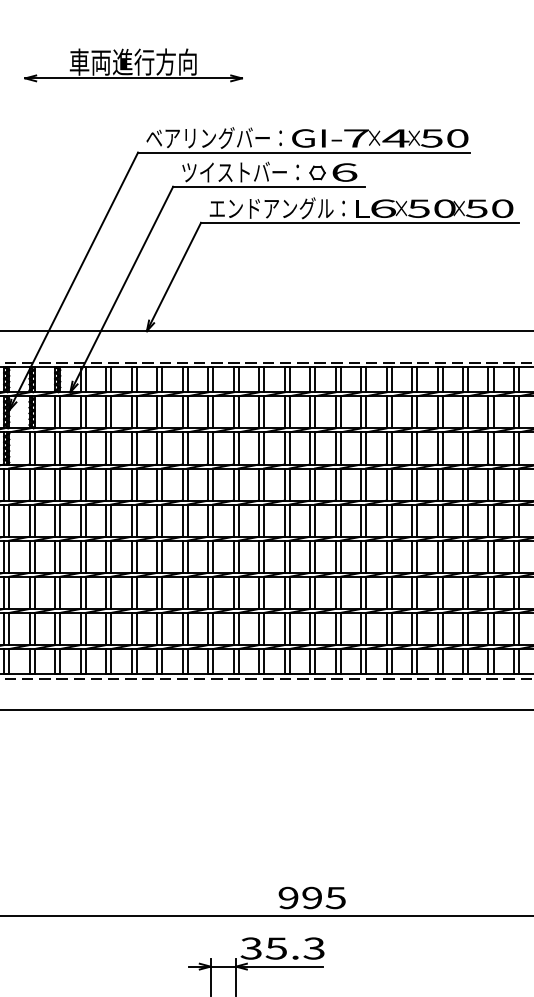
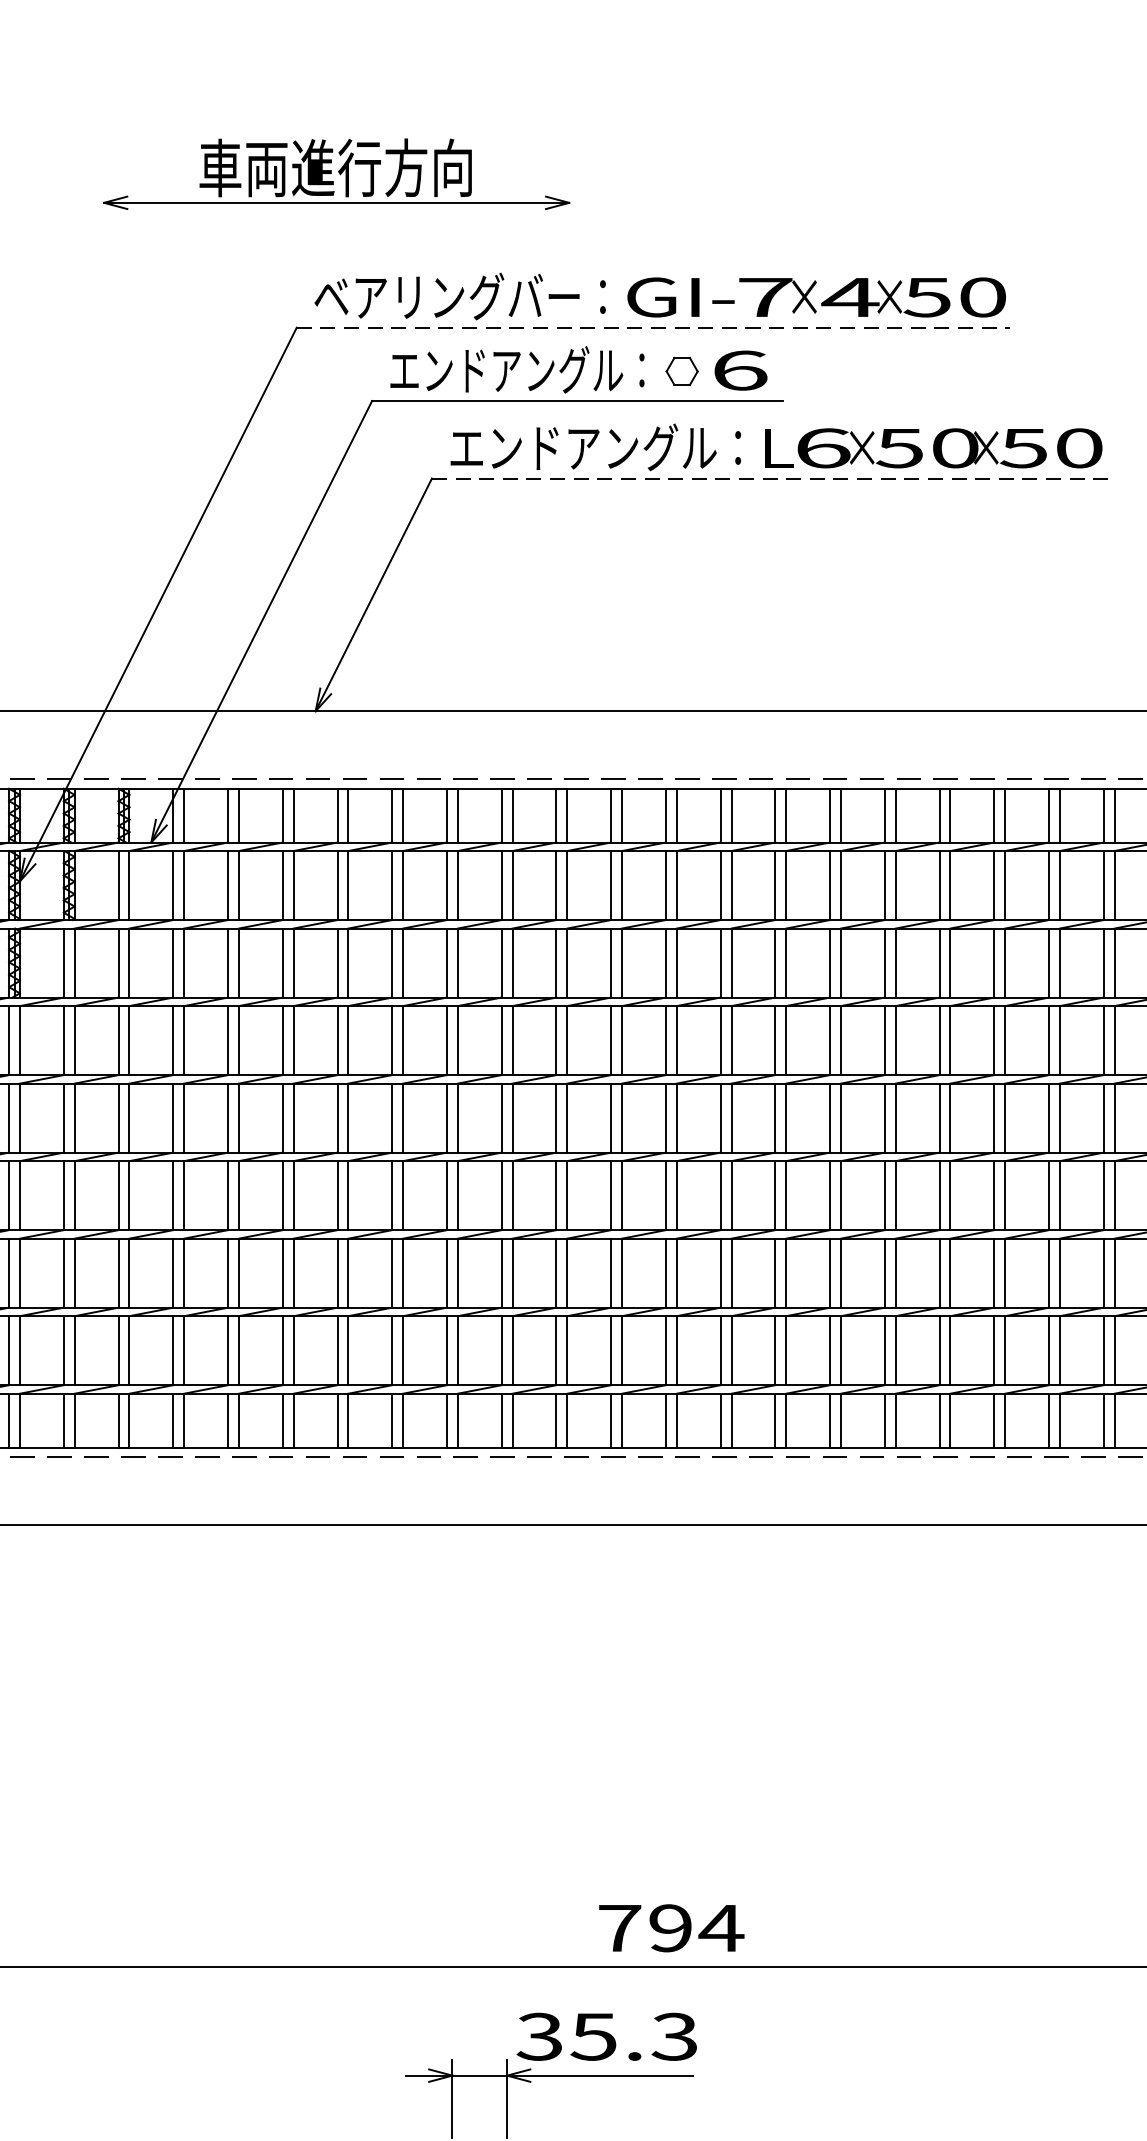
part: (133, 65) -> (336, 175), moved
line: (304, 152) -> (654, 327), solid -> dashed
text: (240, 172) -> (516, 370), ツイストバー： -> エンドアングル：
line: (359, 222) -> (772, 477), solid -> dashed
text: (312, 897) -> (671, 1927), 995 -> 794

